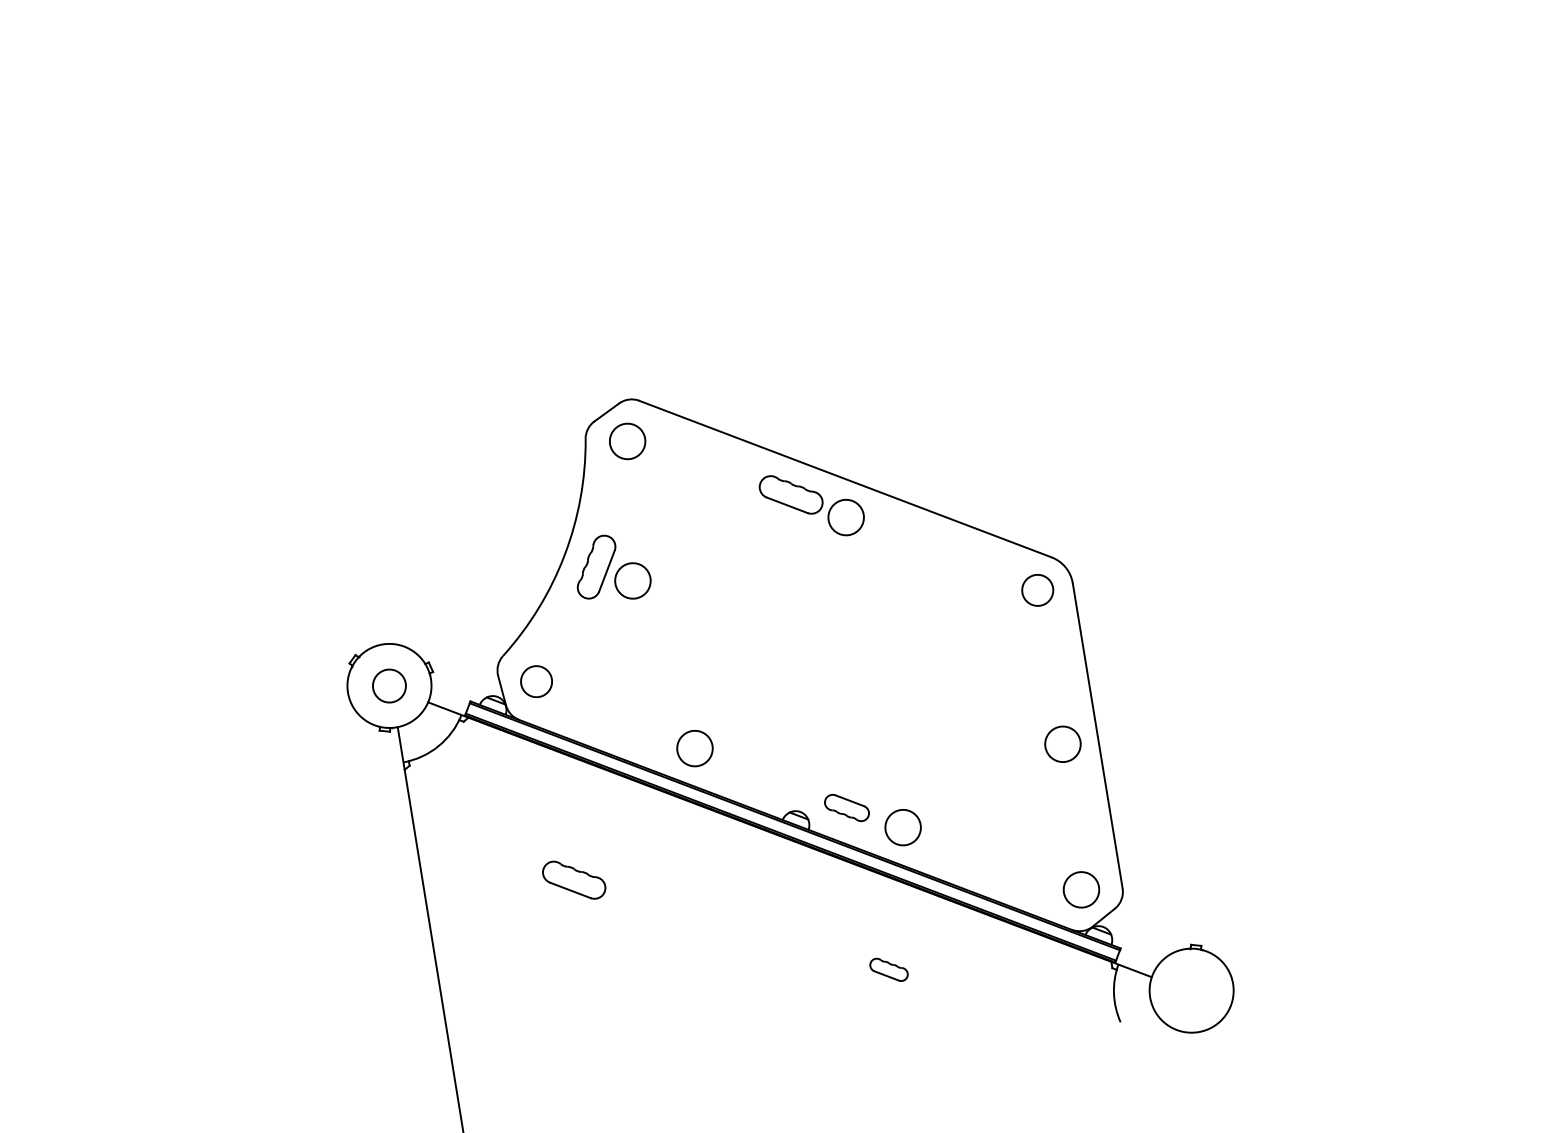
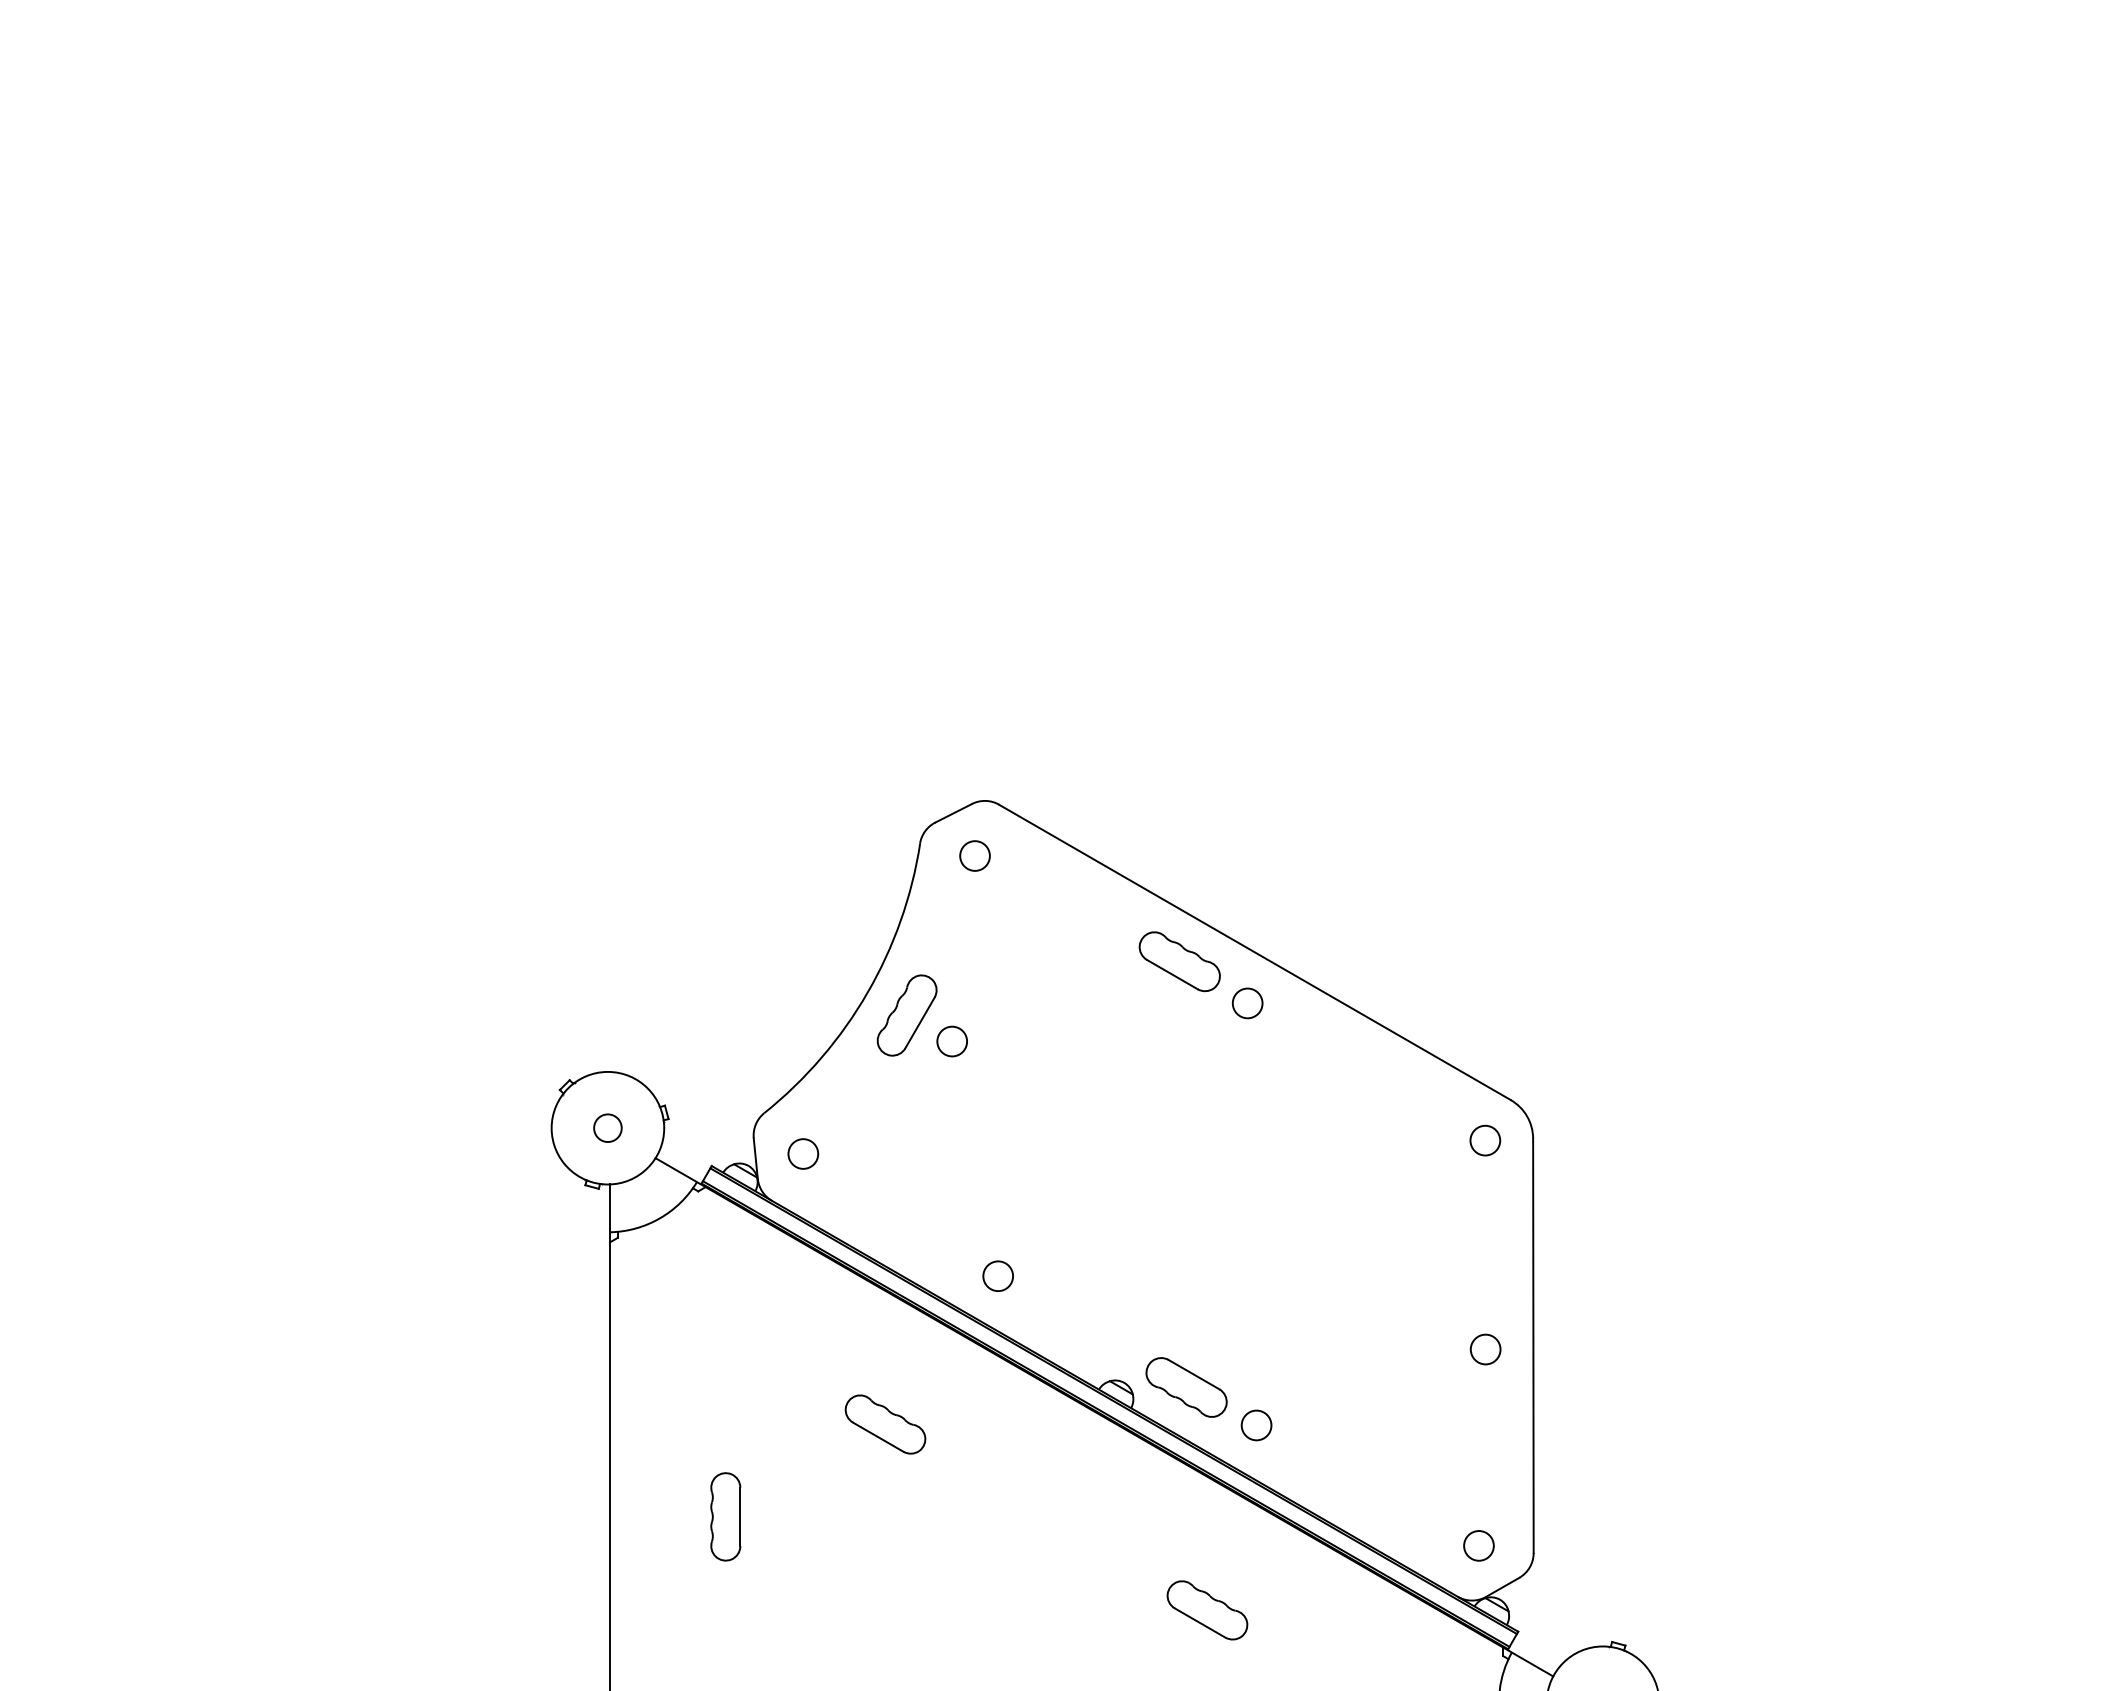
circle: (627, 441) -> (974, 855), size x0.62
circle: (846, 517) -> (1247, 1003), size x0.62
circle: (633, 580) -> (952, 1041), size x0.62
circle: (1037, 590) -> (1485, 1140), size x0.71
circle: (536, 681) -> (803, 1153), size x0.71
circle: (389, 685) -> (607, 1127), size x0.62
circle: (1062, 744) -> (1485, 1349), size x0.62
circle: (694, 748) -> (997, 1275), size x0.62
part: (846, 808) -> (1186, 1387), size x1.43
circle: (903, 827) -> (1256, 1425), size x0.62
part: (574, 880) -> (885, 1424), moved
circle: (1081, 889) -> (1478, 1545), size x0.62
part: (522, 958) -> (725, 1516), added
part: (889, 969) -> (1207, 1610), size x1.67

